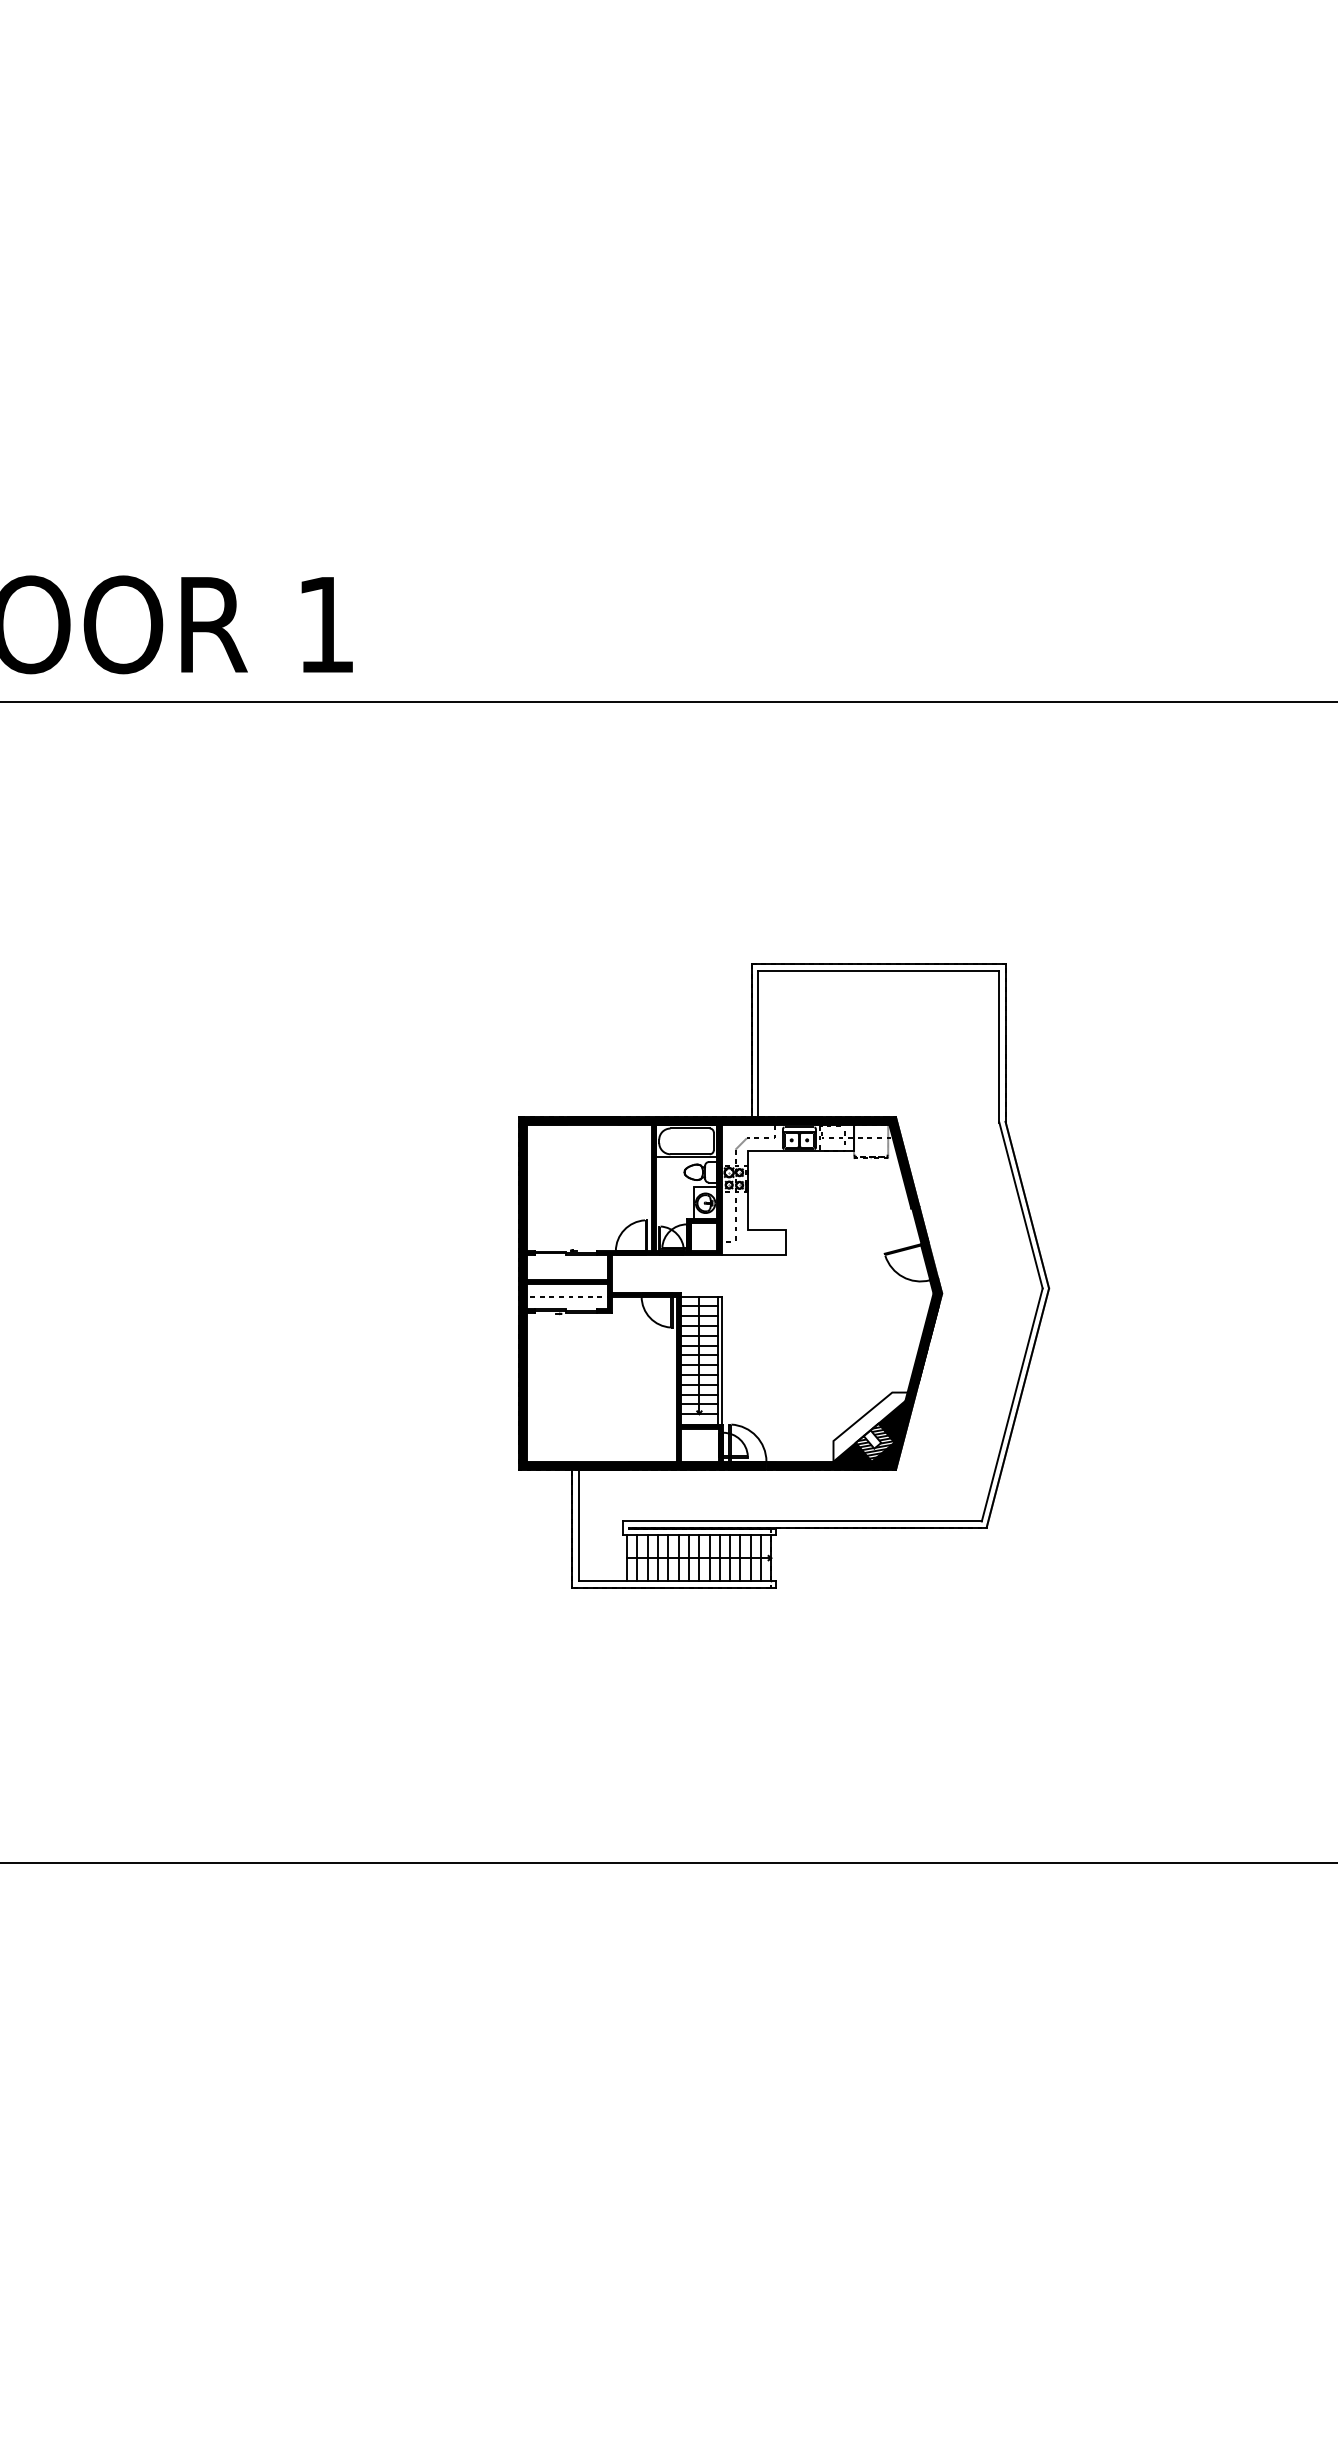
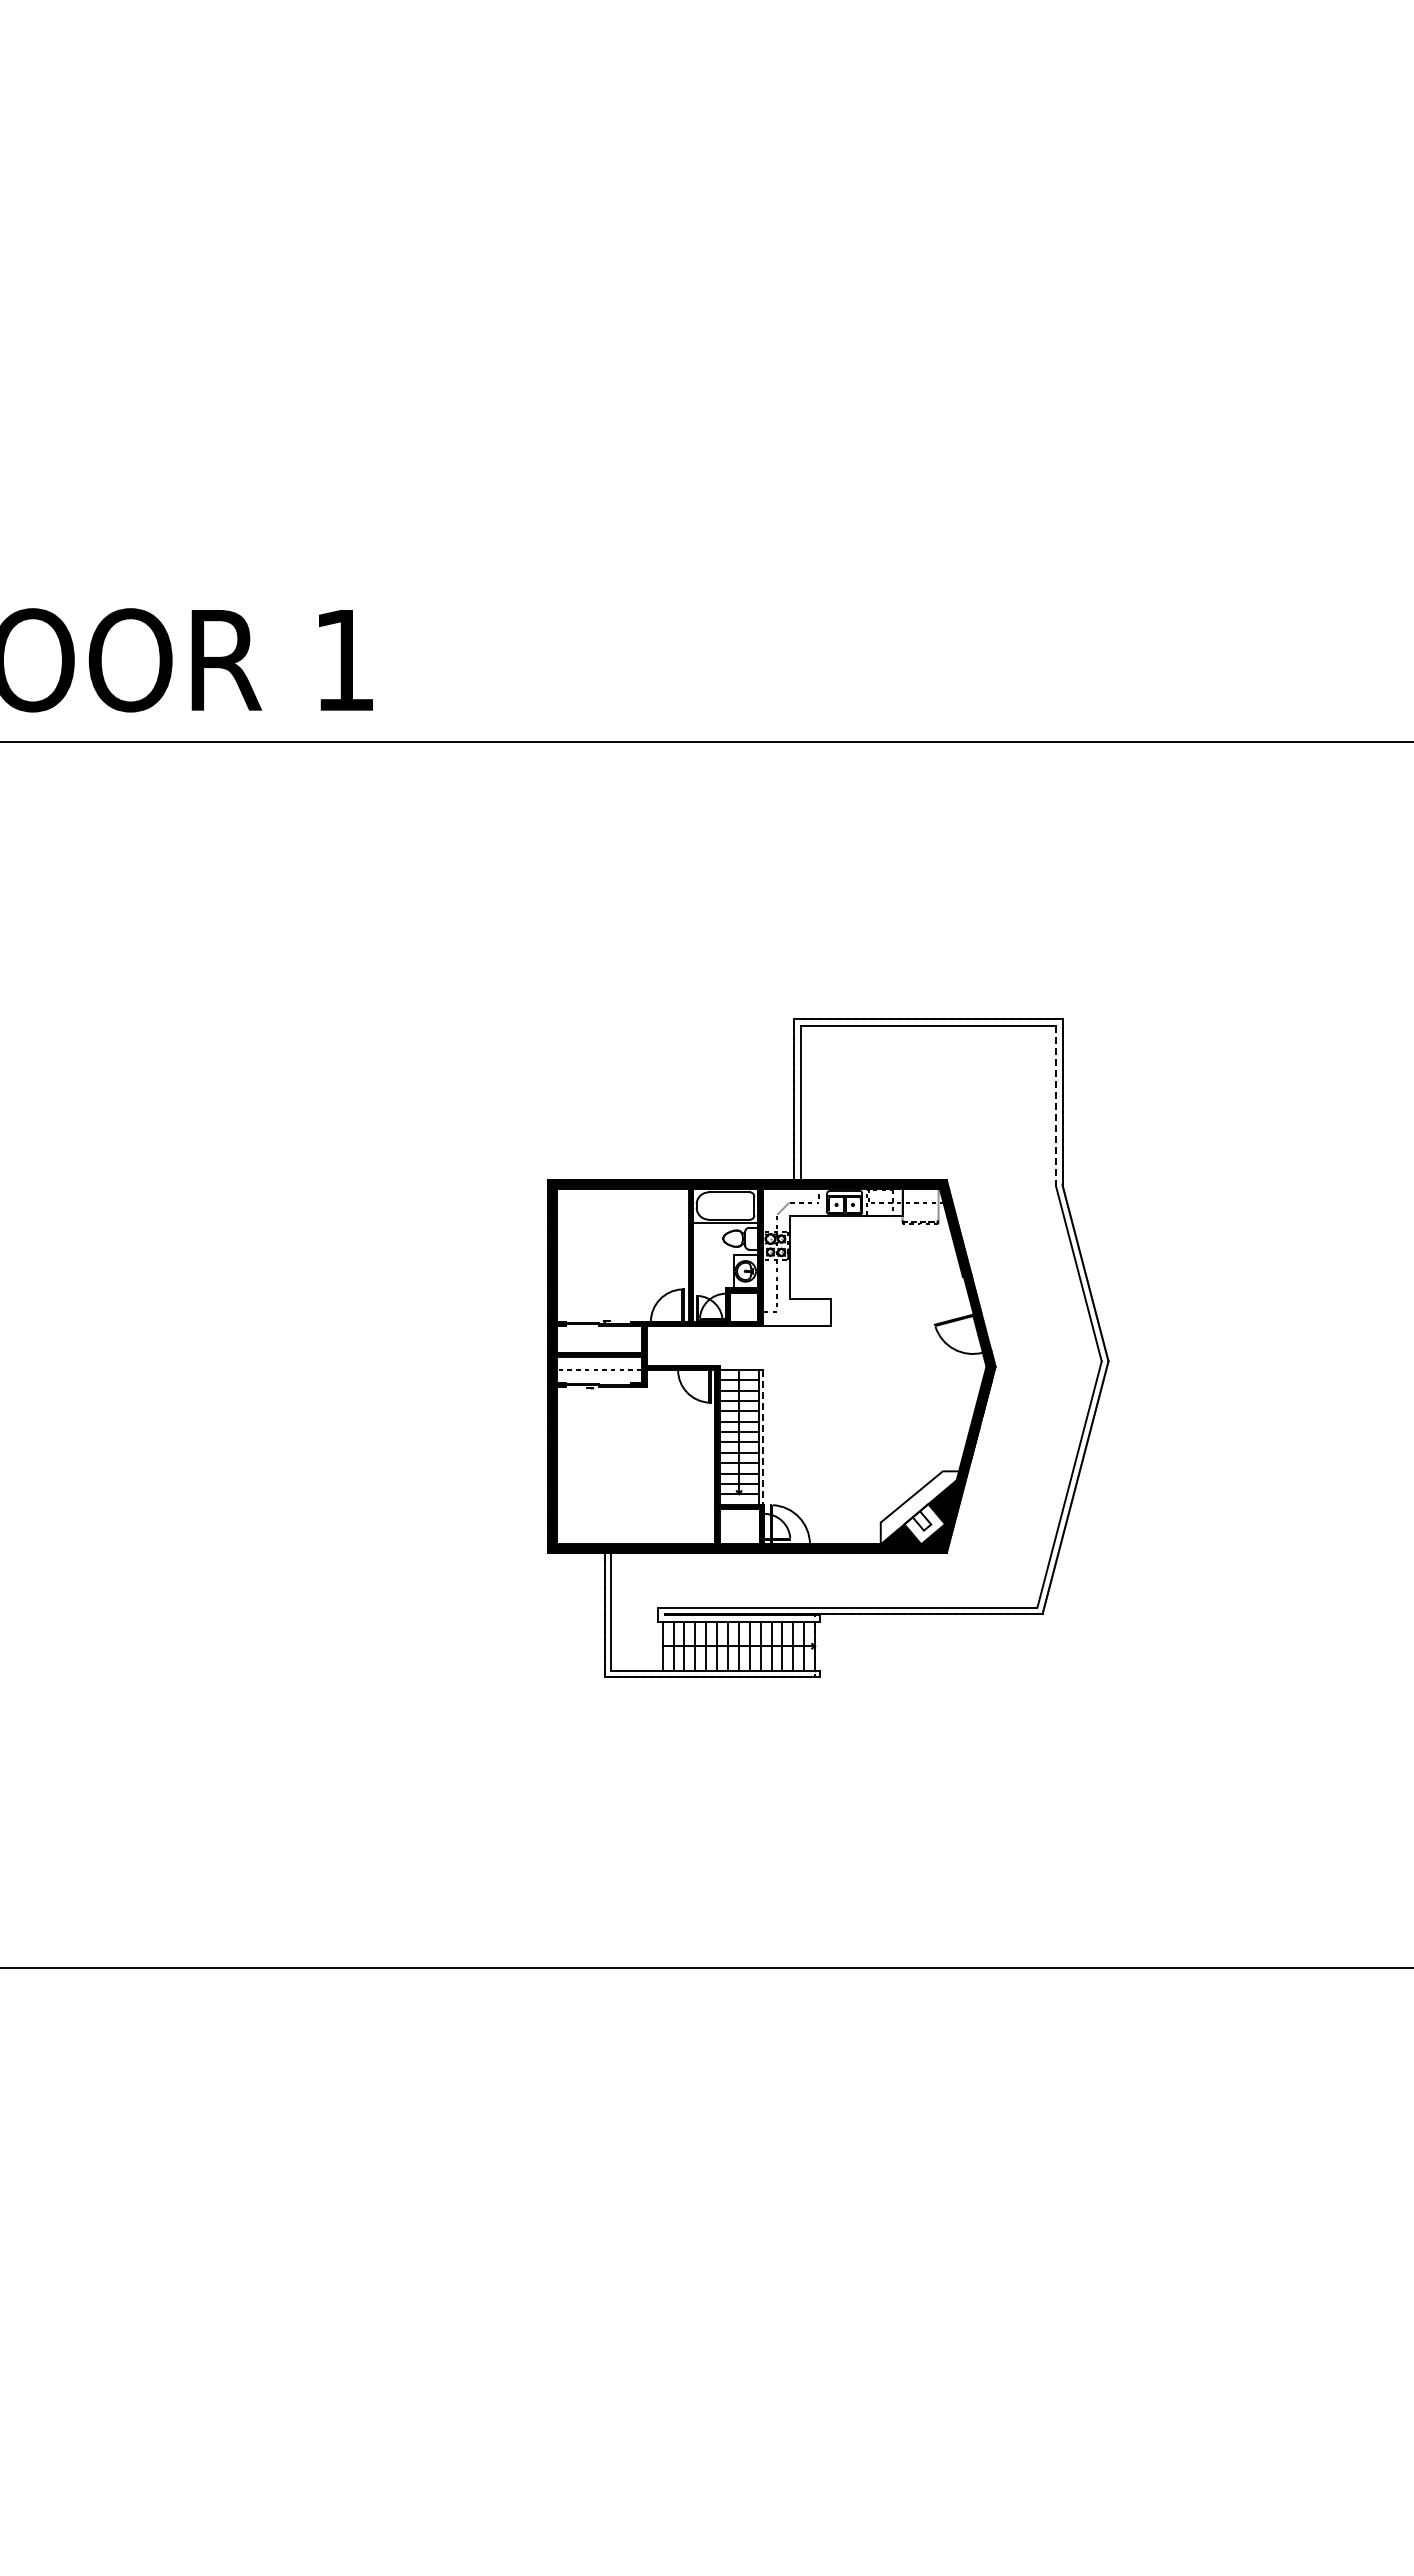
line: (998, 1047) -> (1055, 1106), solid -> dashed
line: (722, 1360) -> (763, 1437), solid -> dashed
hatch: (874, 1442) -> (924, 1524), removed

